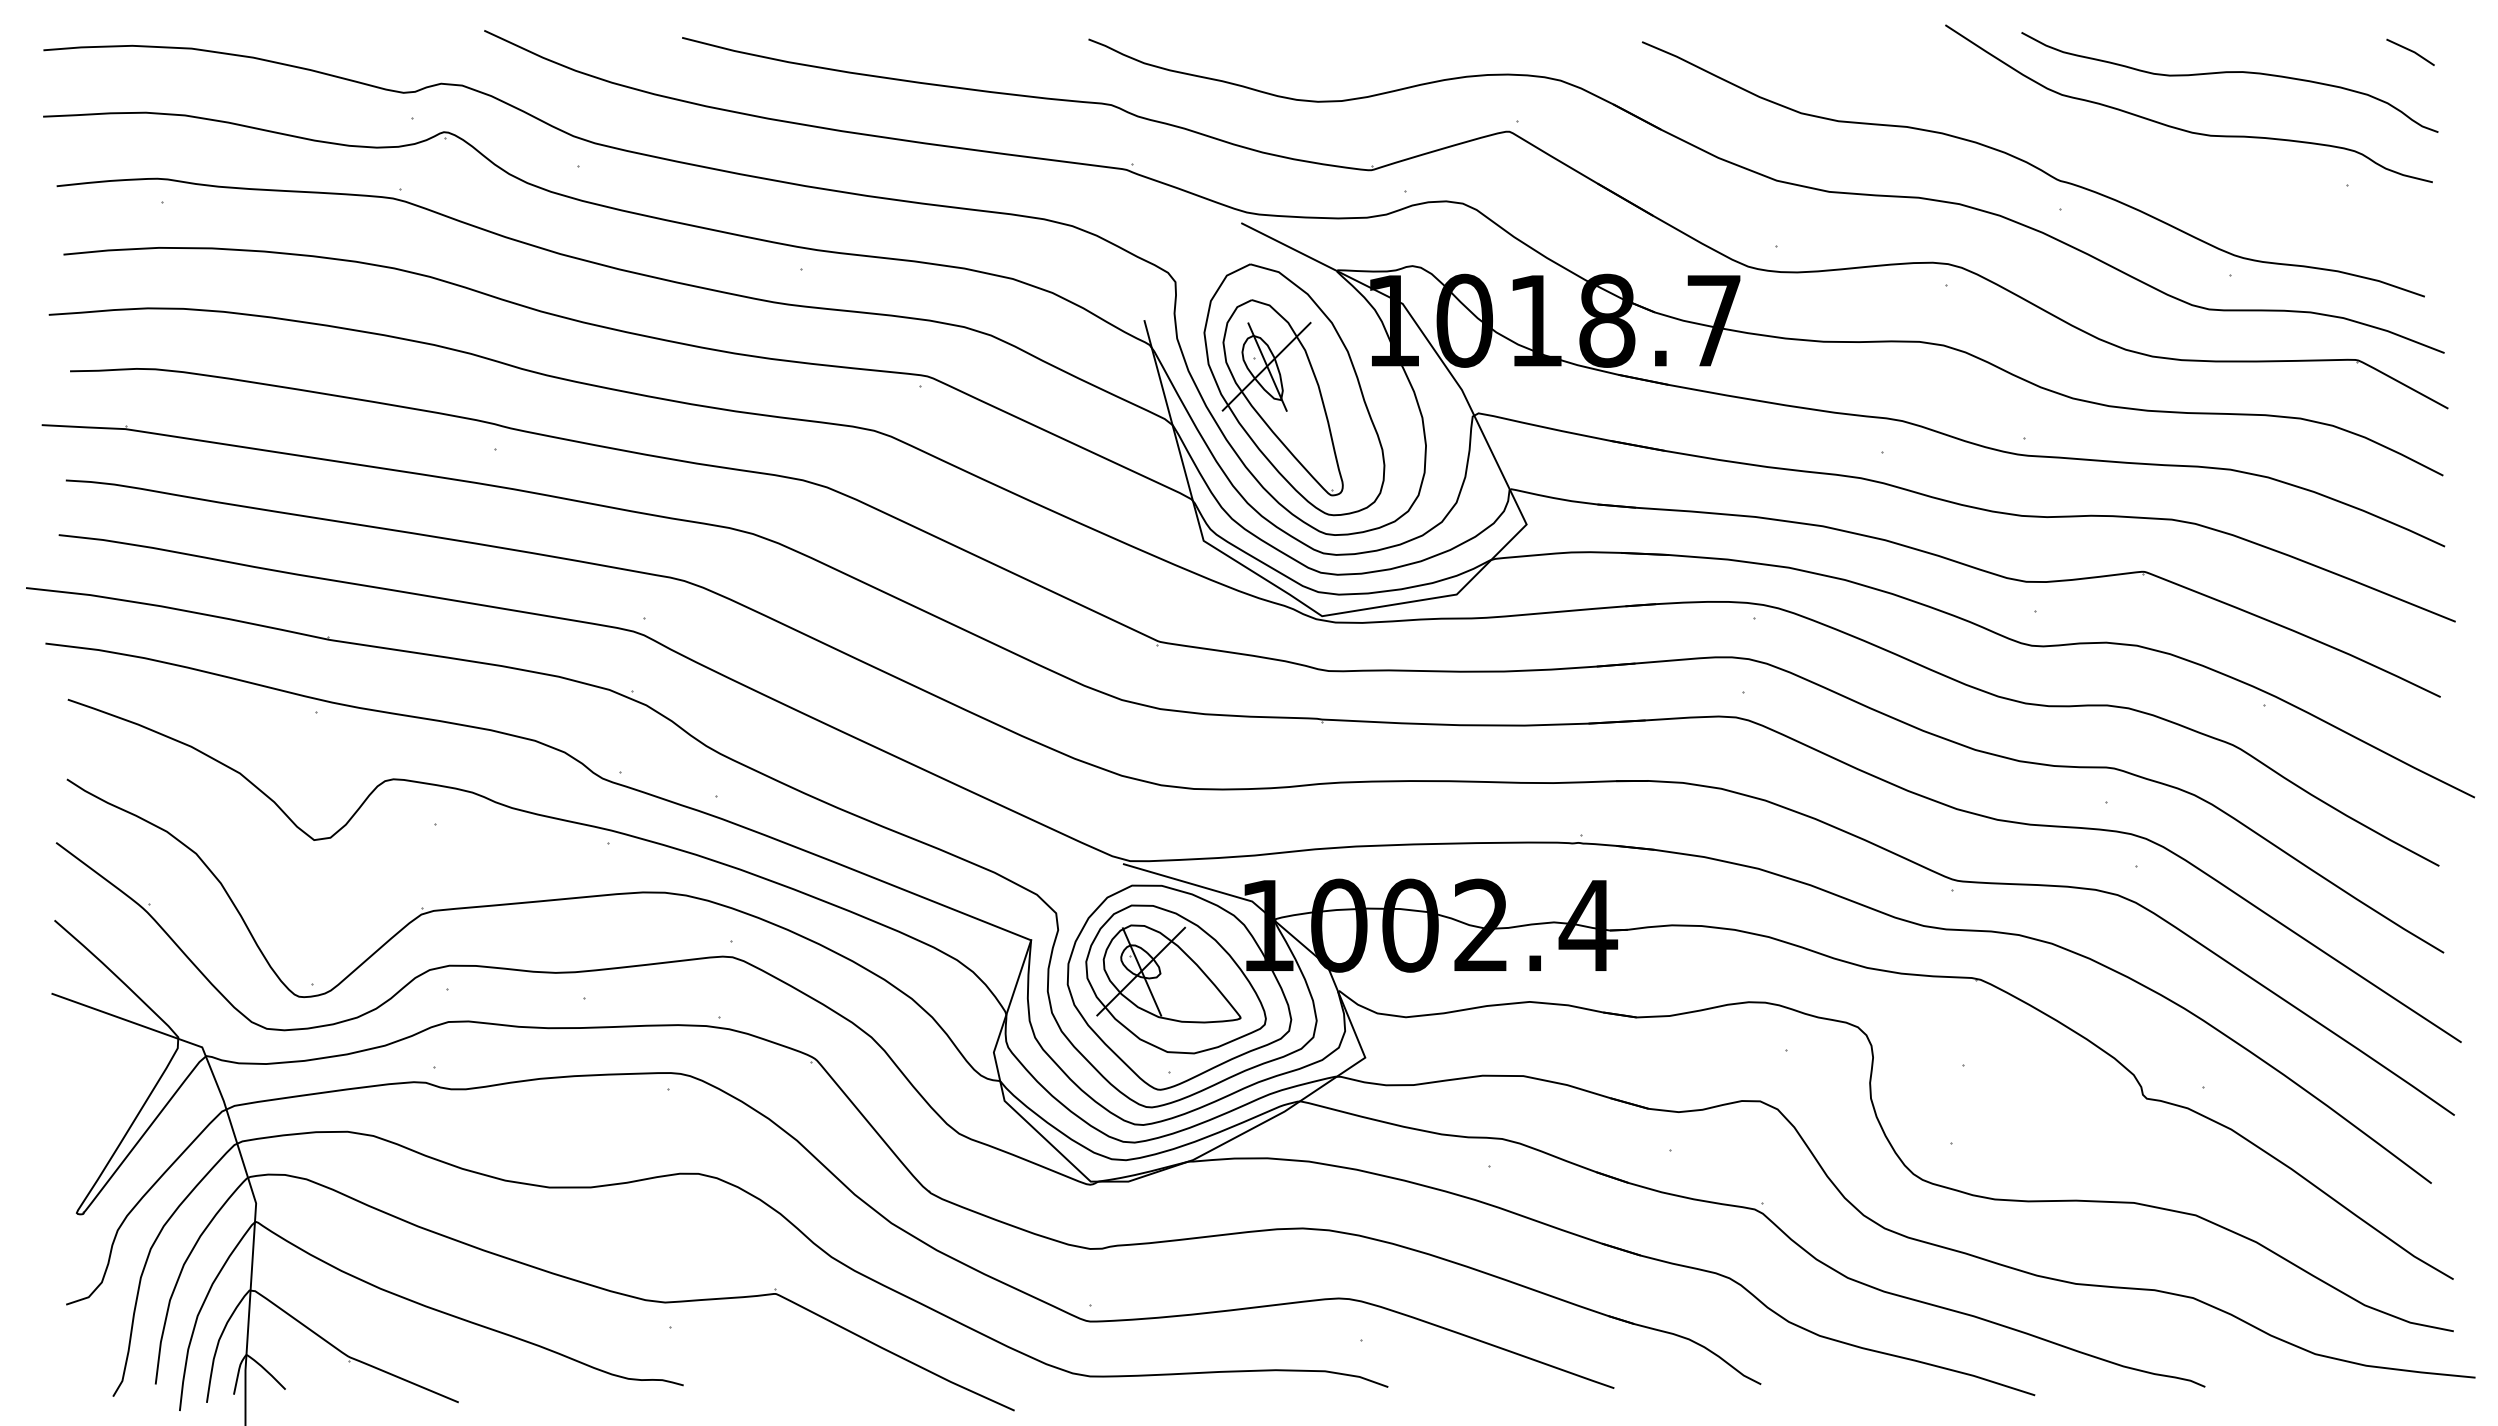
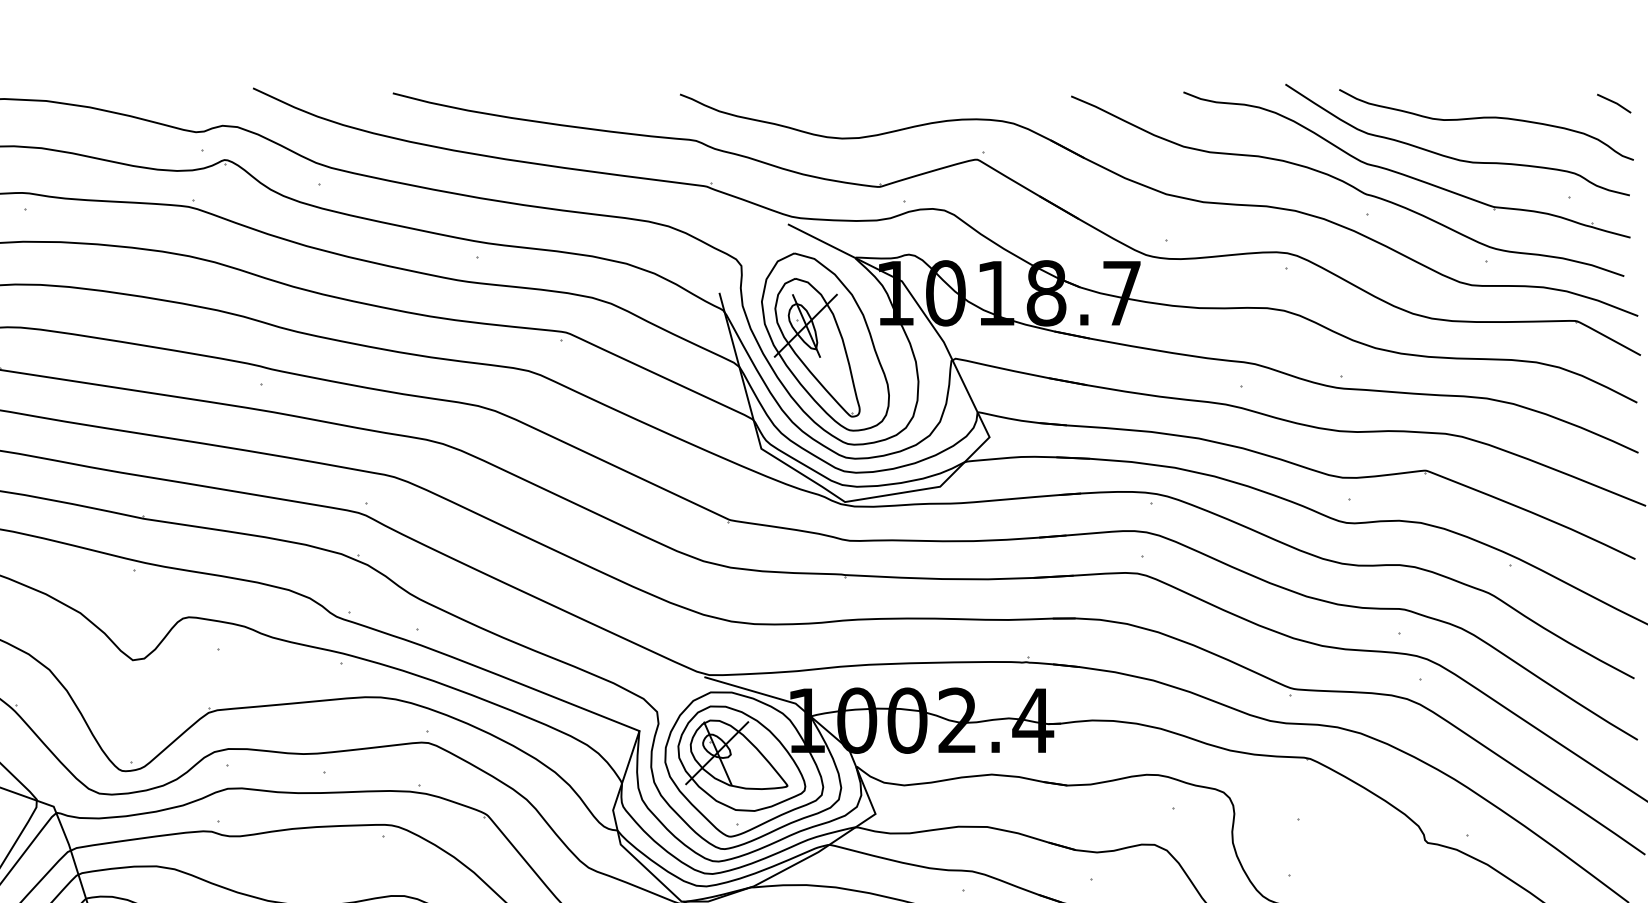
part: (2111, 151) -> (1402, 173), added

